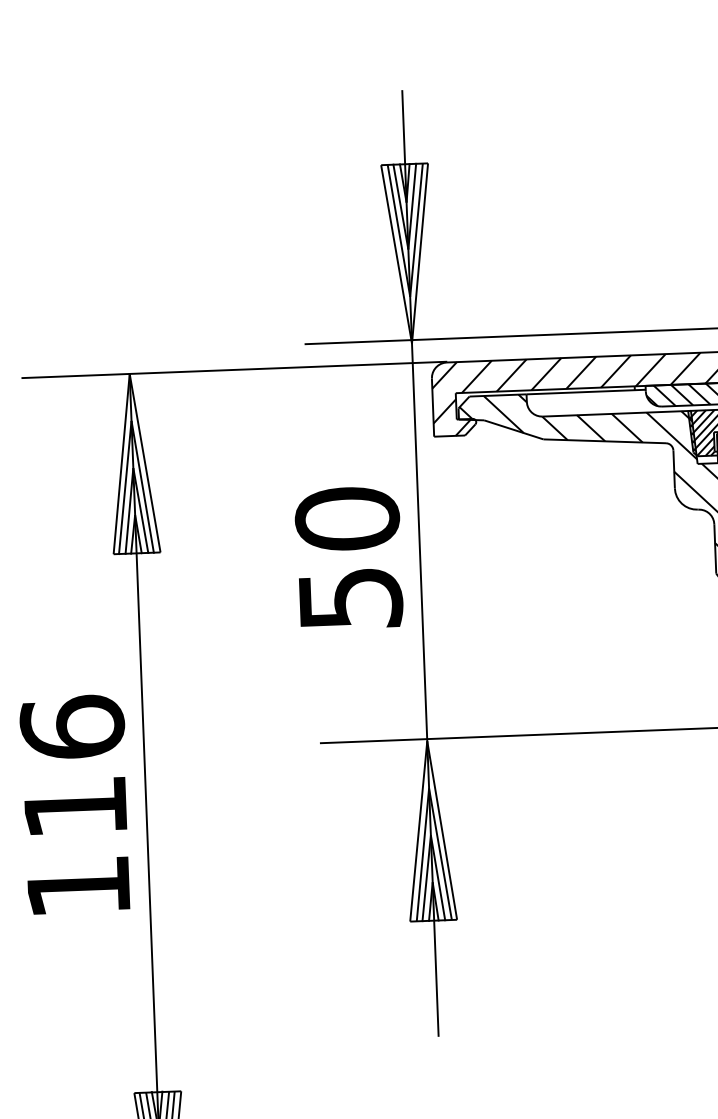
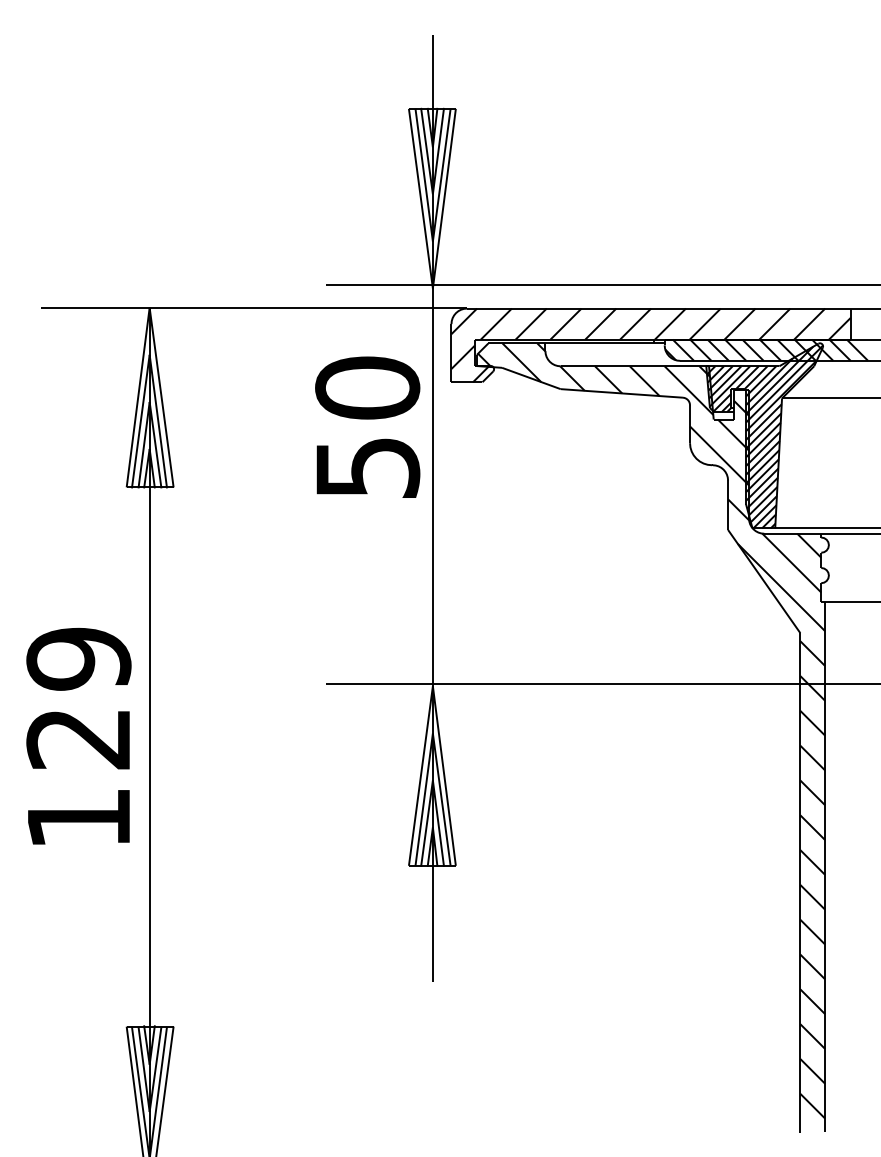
text: (348, 557) -> (367, 426), moved
text: (73, 767) -> (78, 698), 116 -> 129

